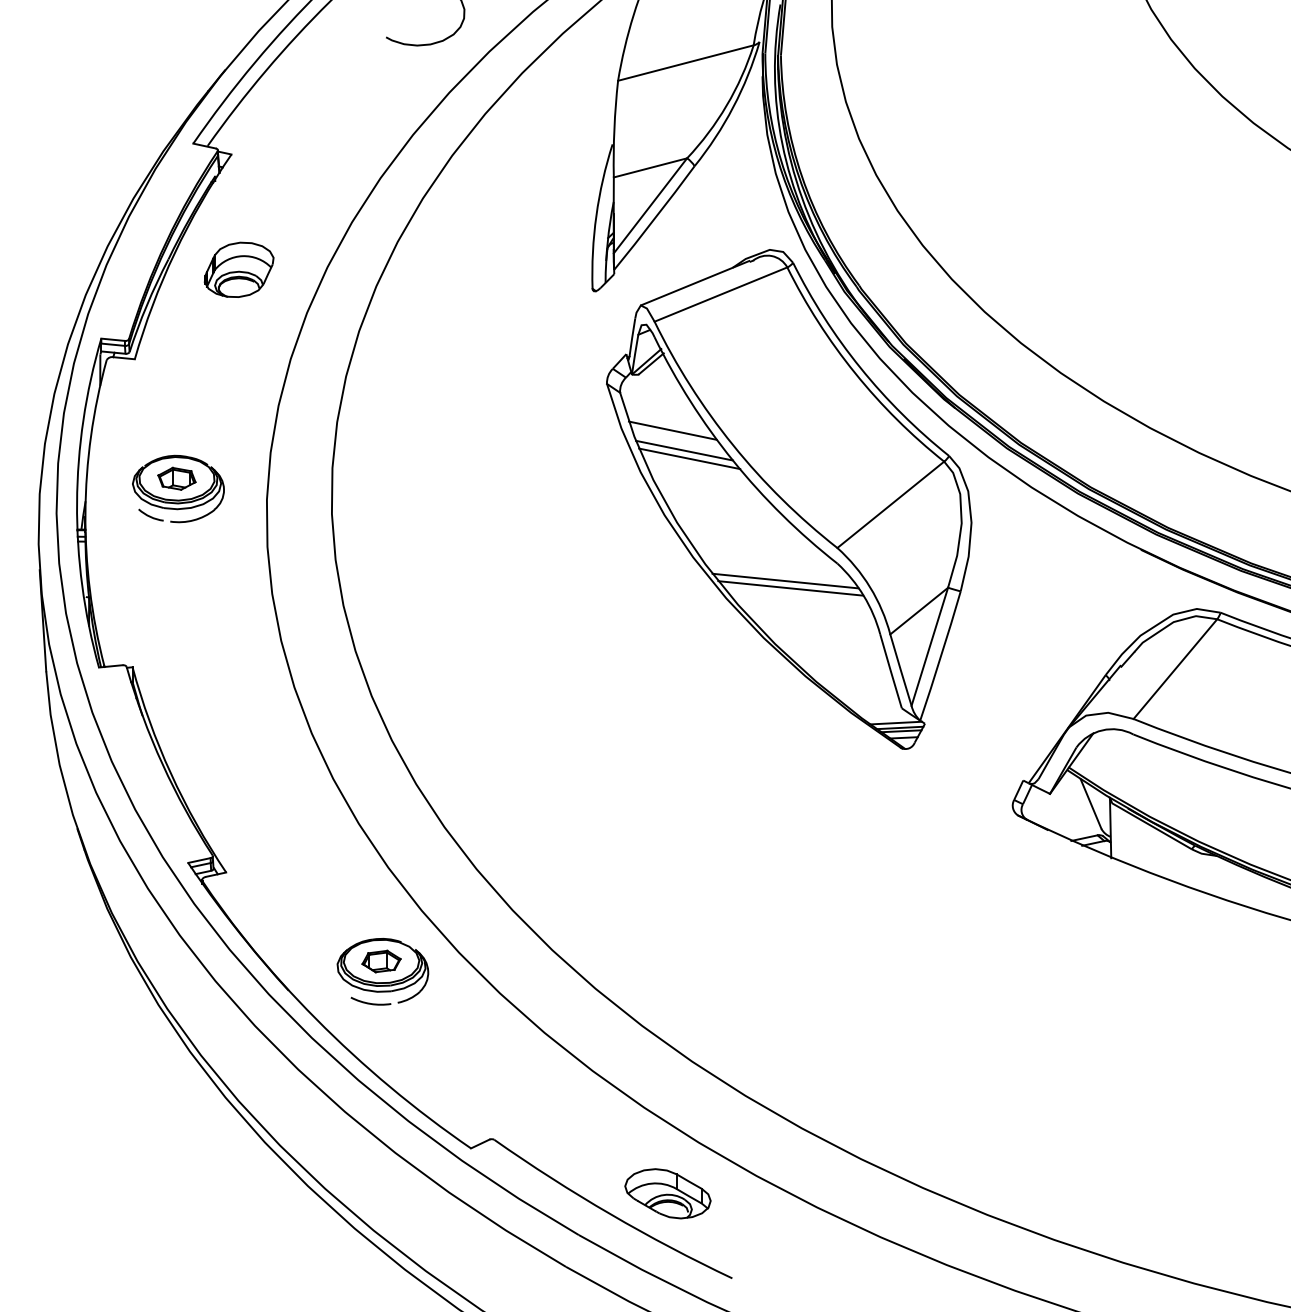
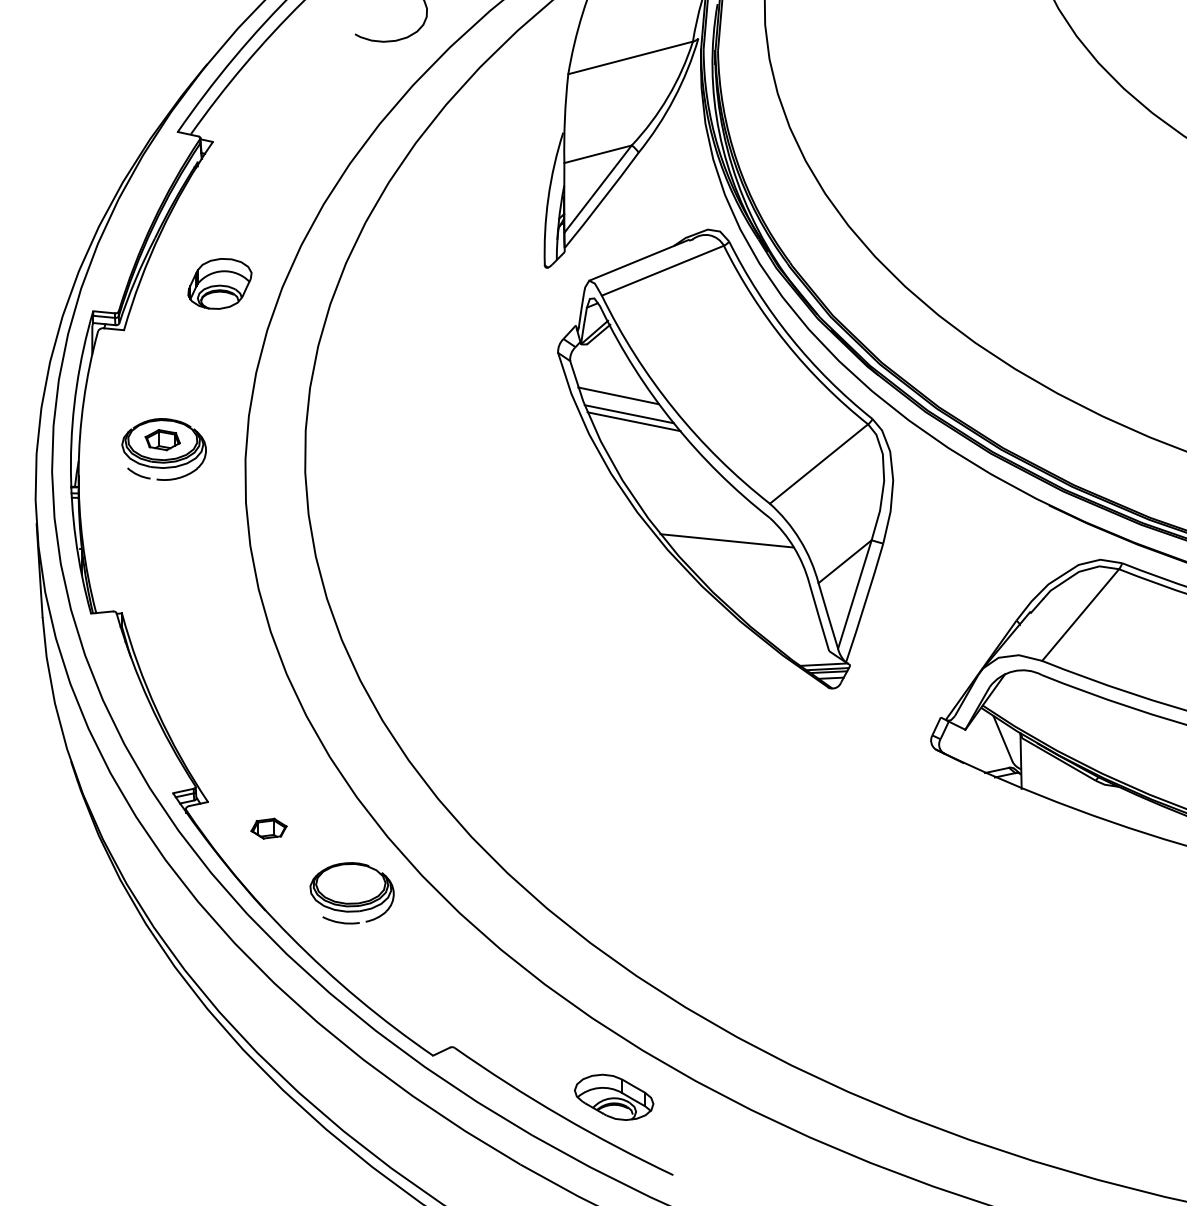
part: (238, 269) -> (219, 283), moved
line: (785, 580) -> (722, 533), removed
part: (381, 961) -> (268, 828), moved

